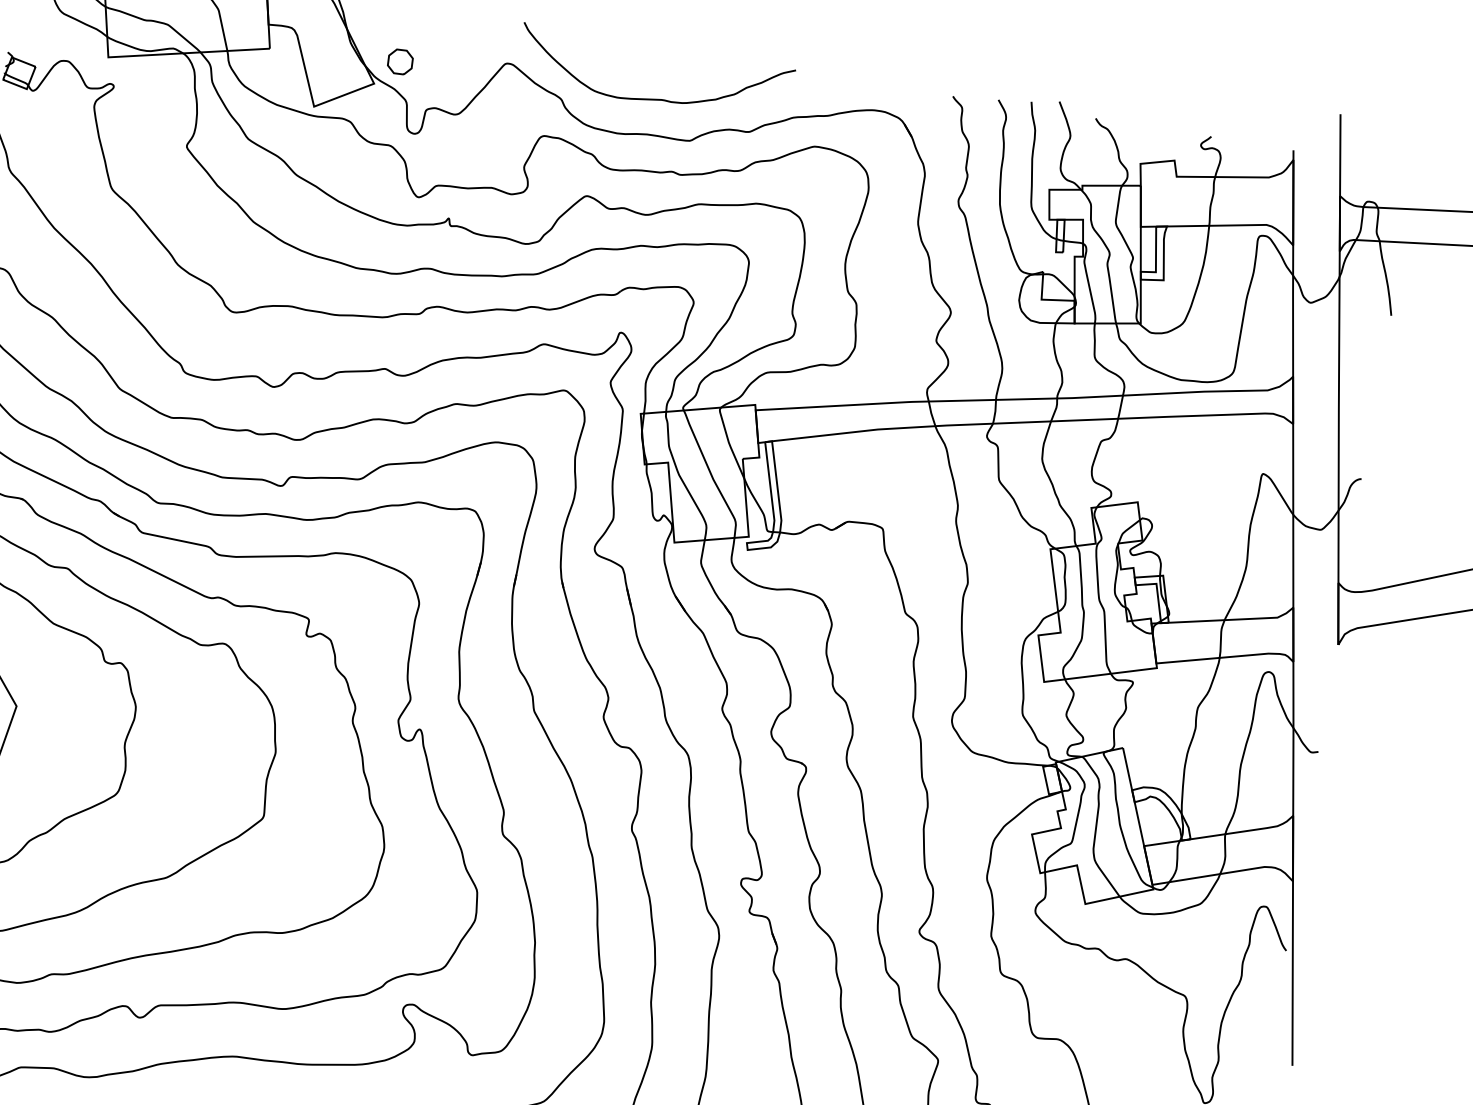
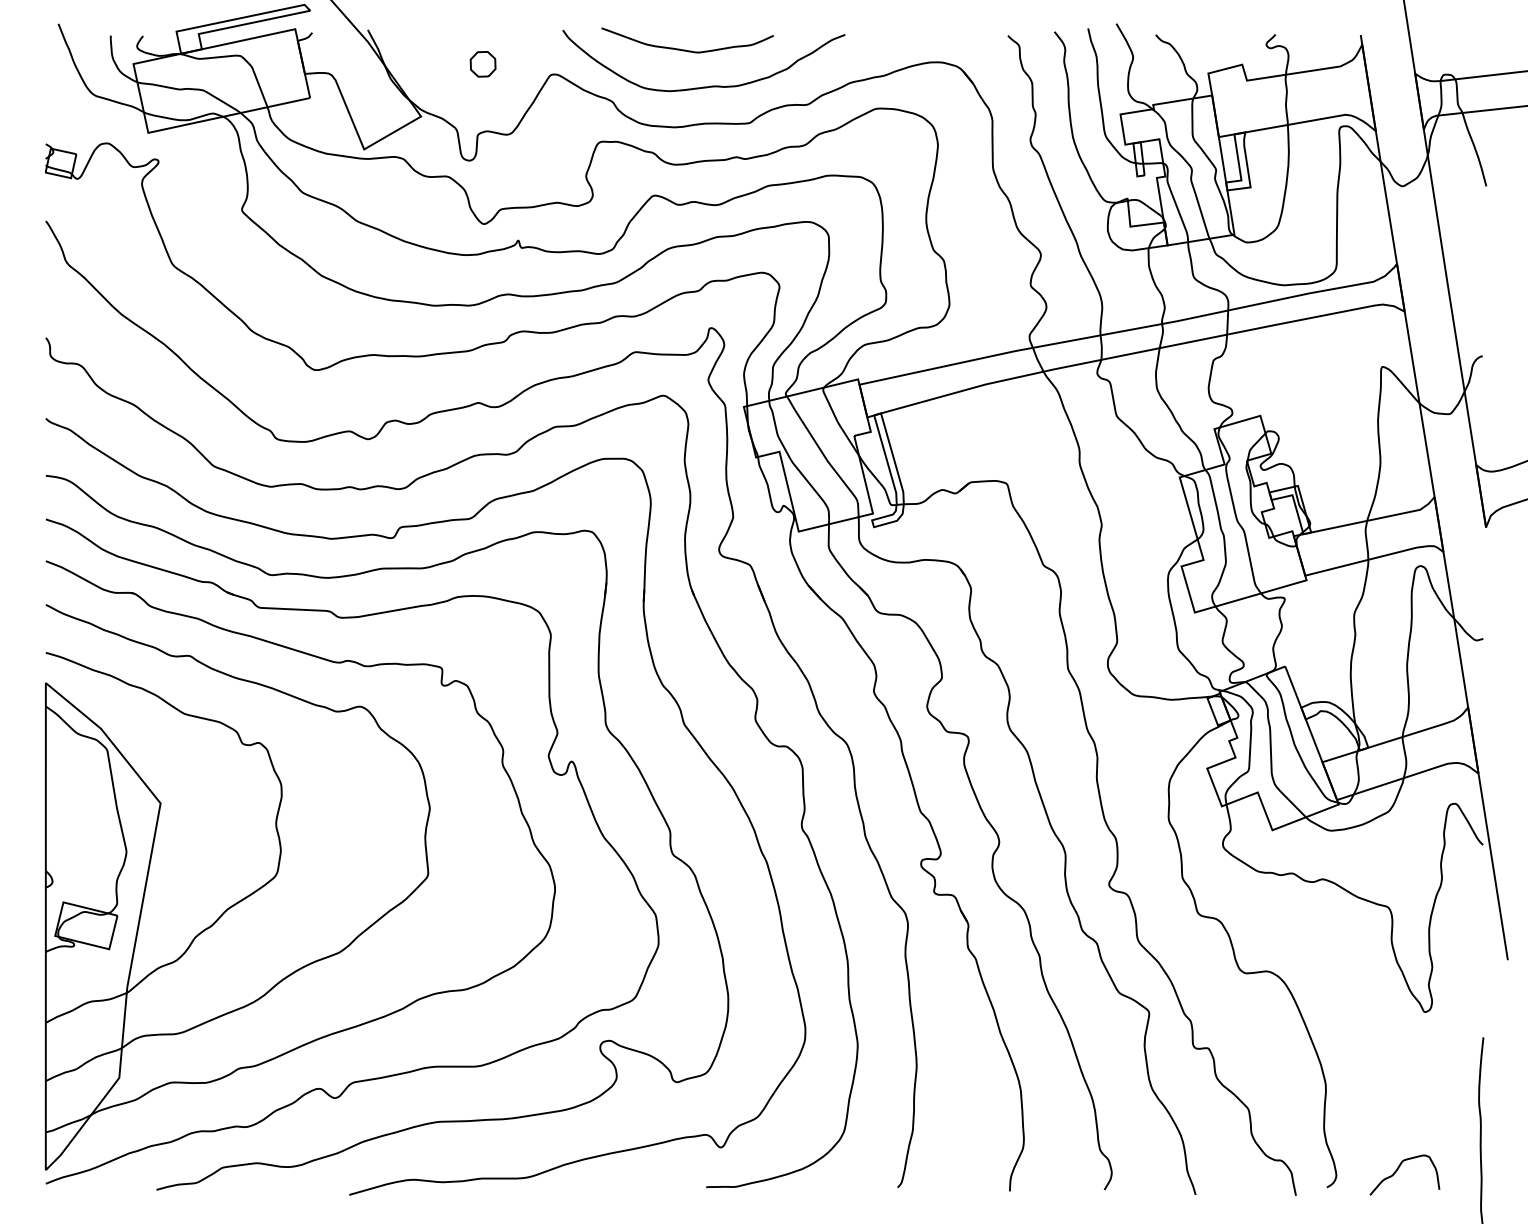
curve: (639, 59) -> (685, 49), added
part: (399, 62) -> (482, 64), moved

